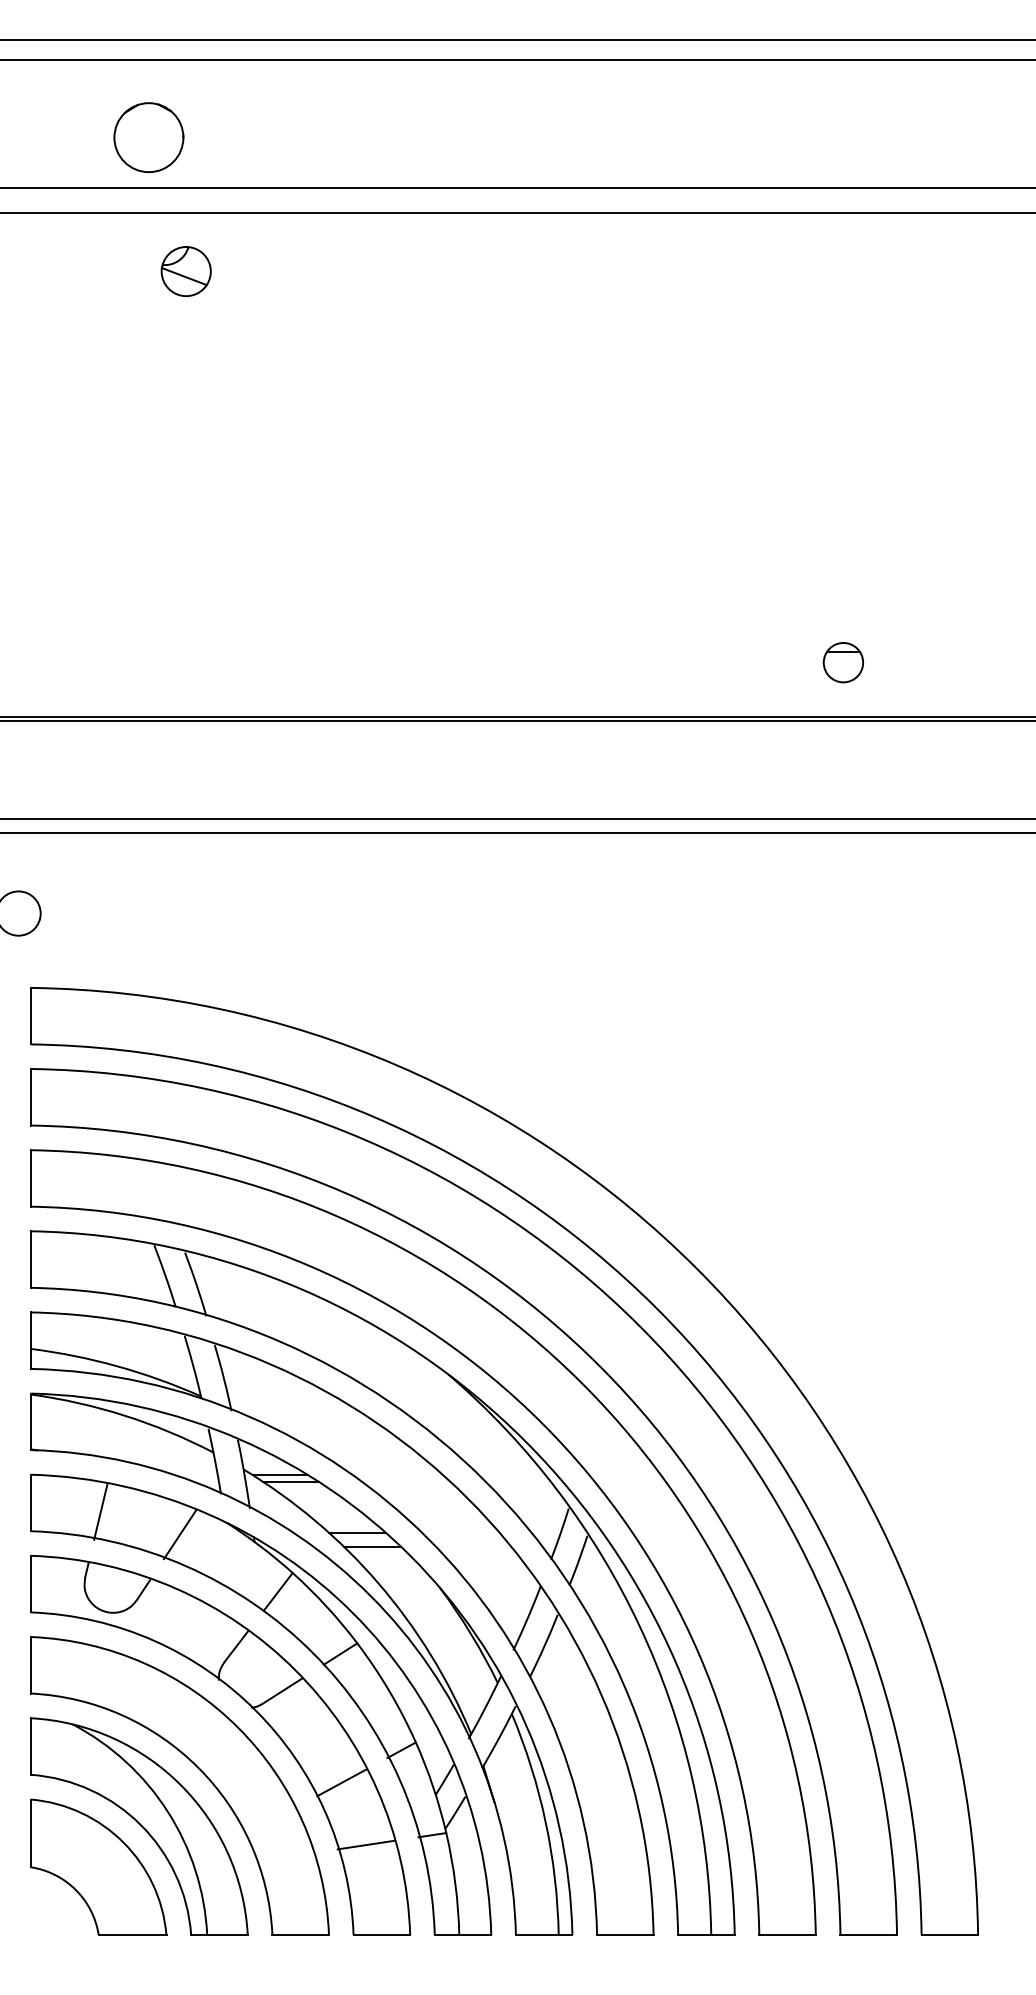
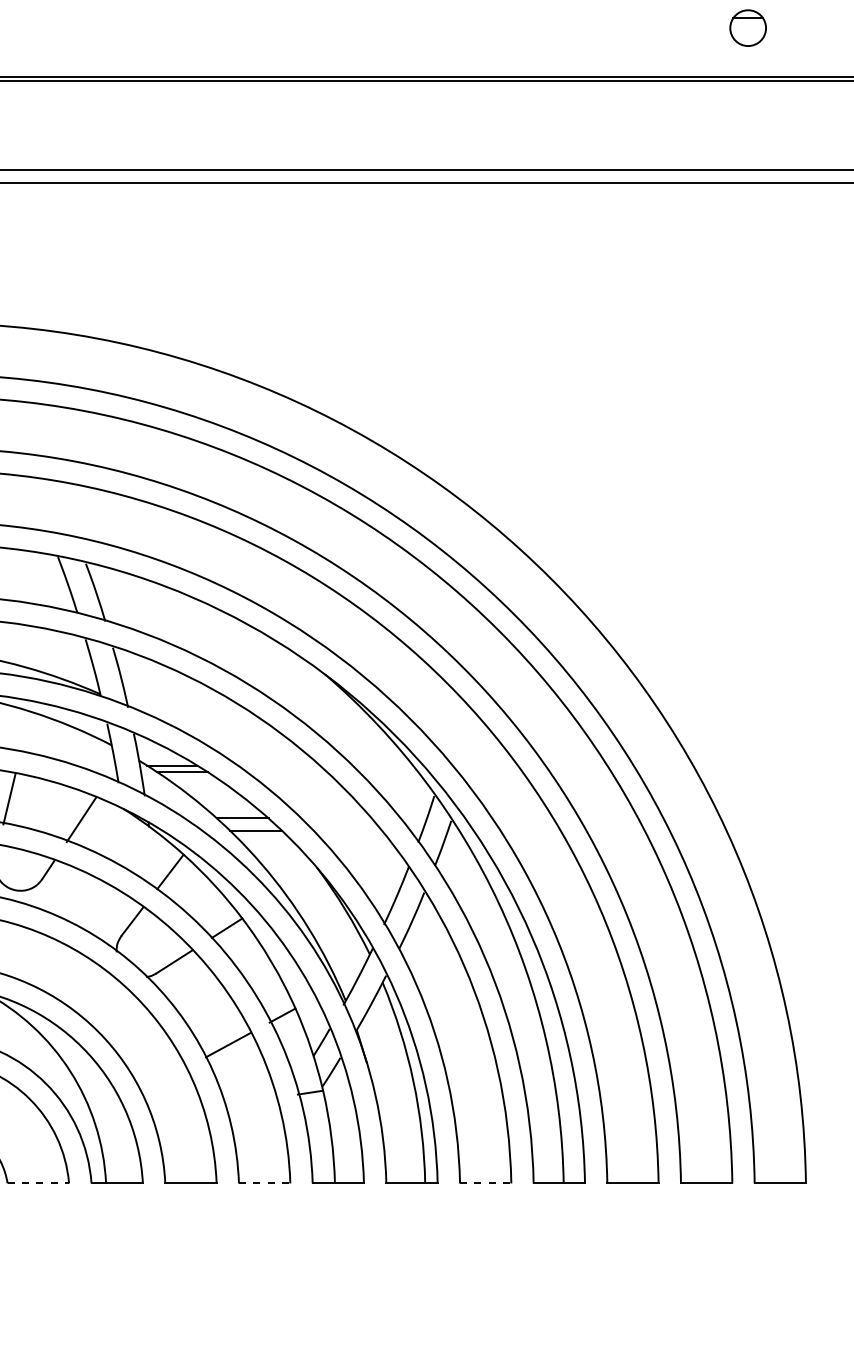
part: (842, 662) -> (747, 28), moved
line: (365, 1844) -> (249, 1101), removed
line: (132, 1935) -> (38, 1183), solid -> dashed
line: (382, 1935) -> (265, 1183), solid -> dashed
line: (625, 1935) -> (485, 1183), solid -> dashed

